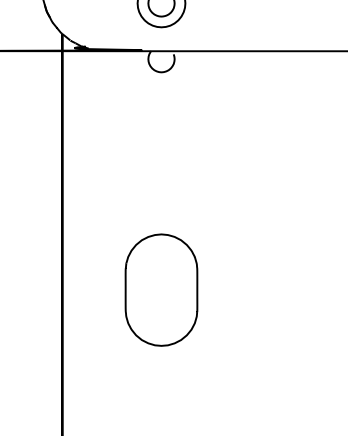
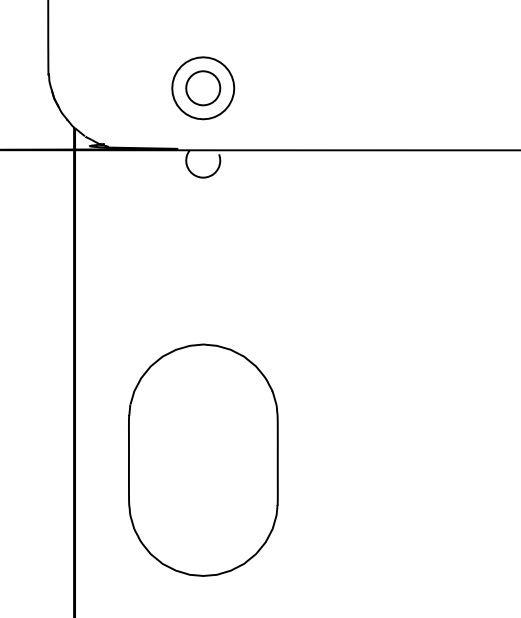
part: (160, 290) -> (202, 460), size x1.6

